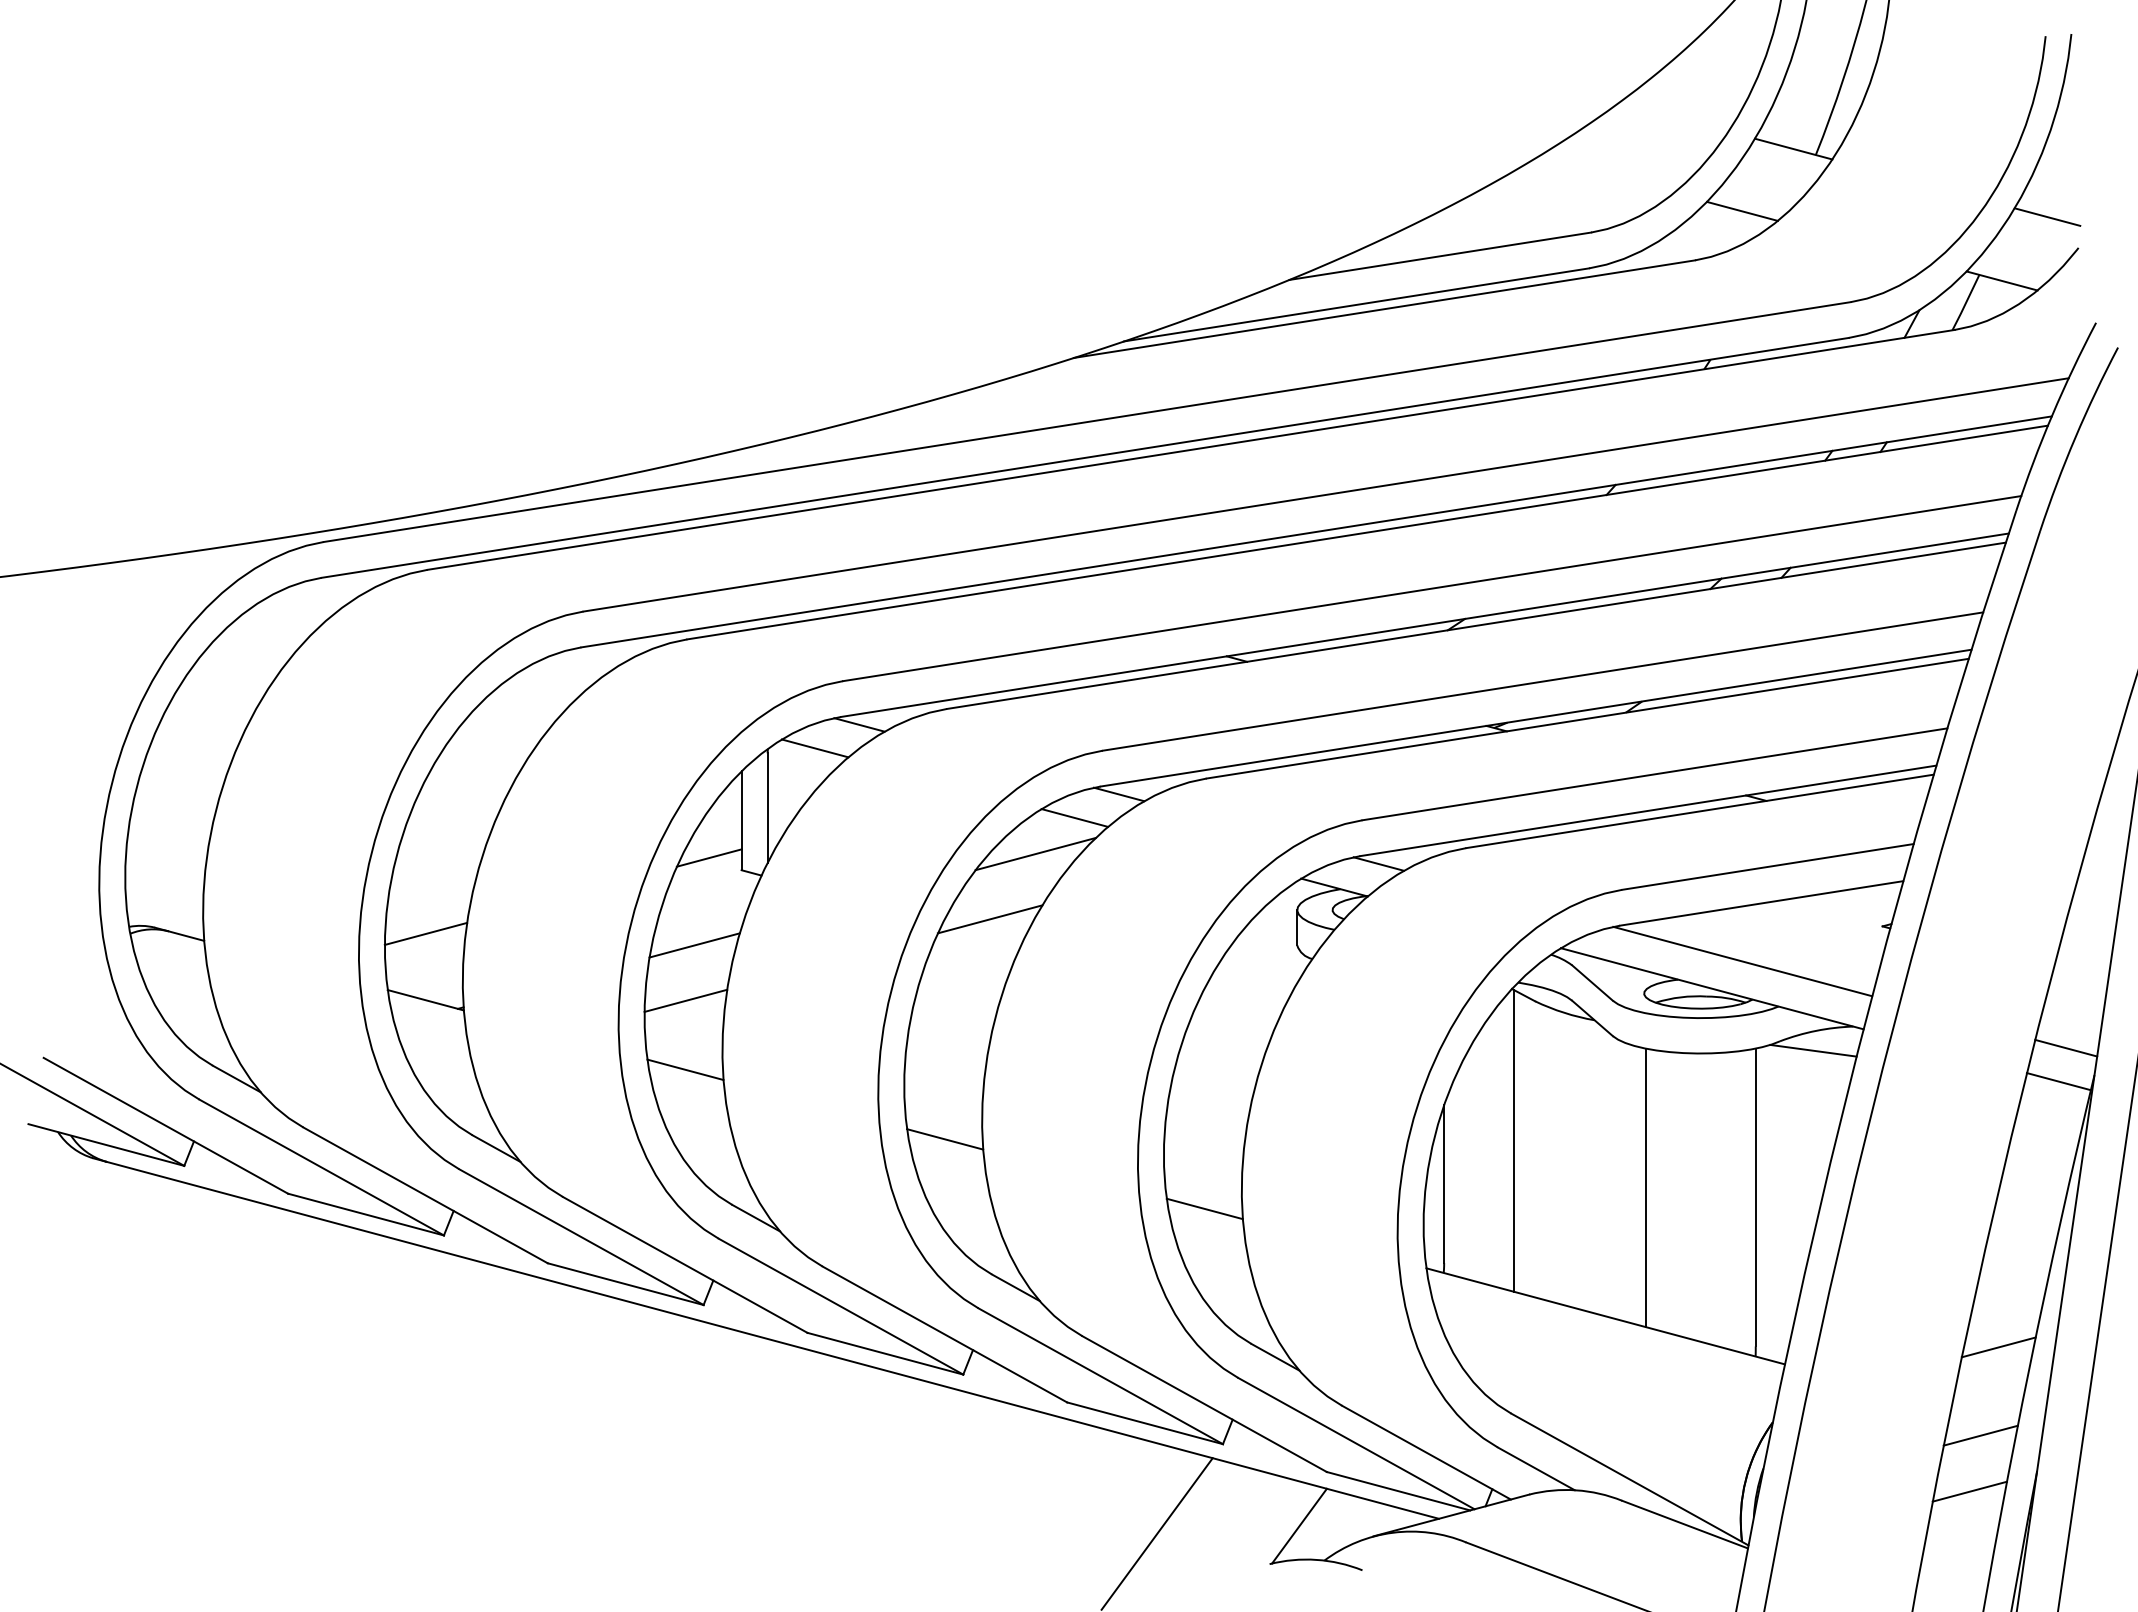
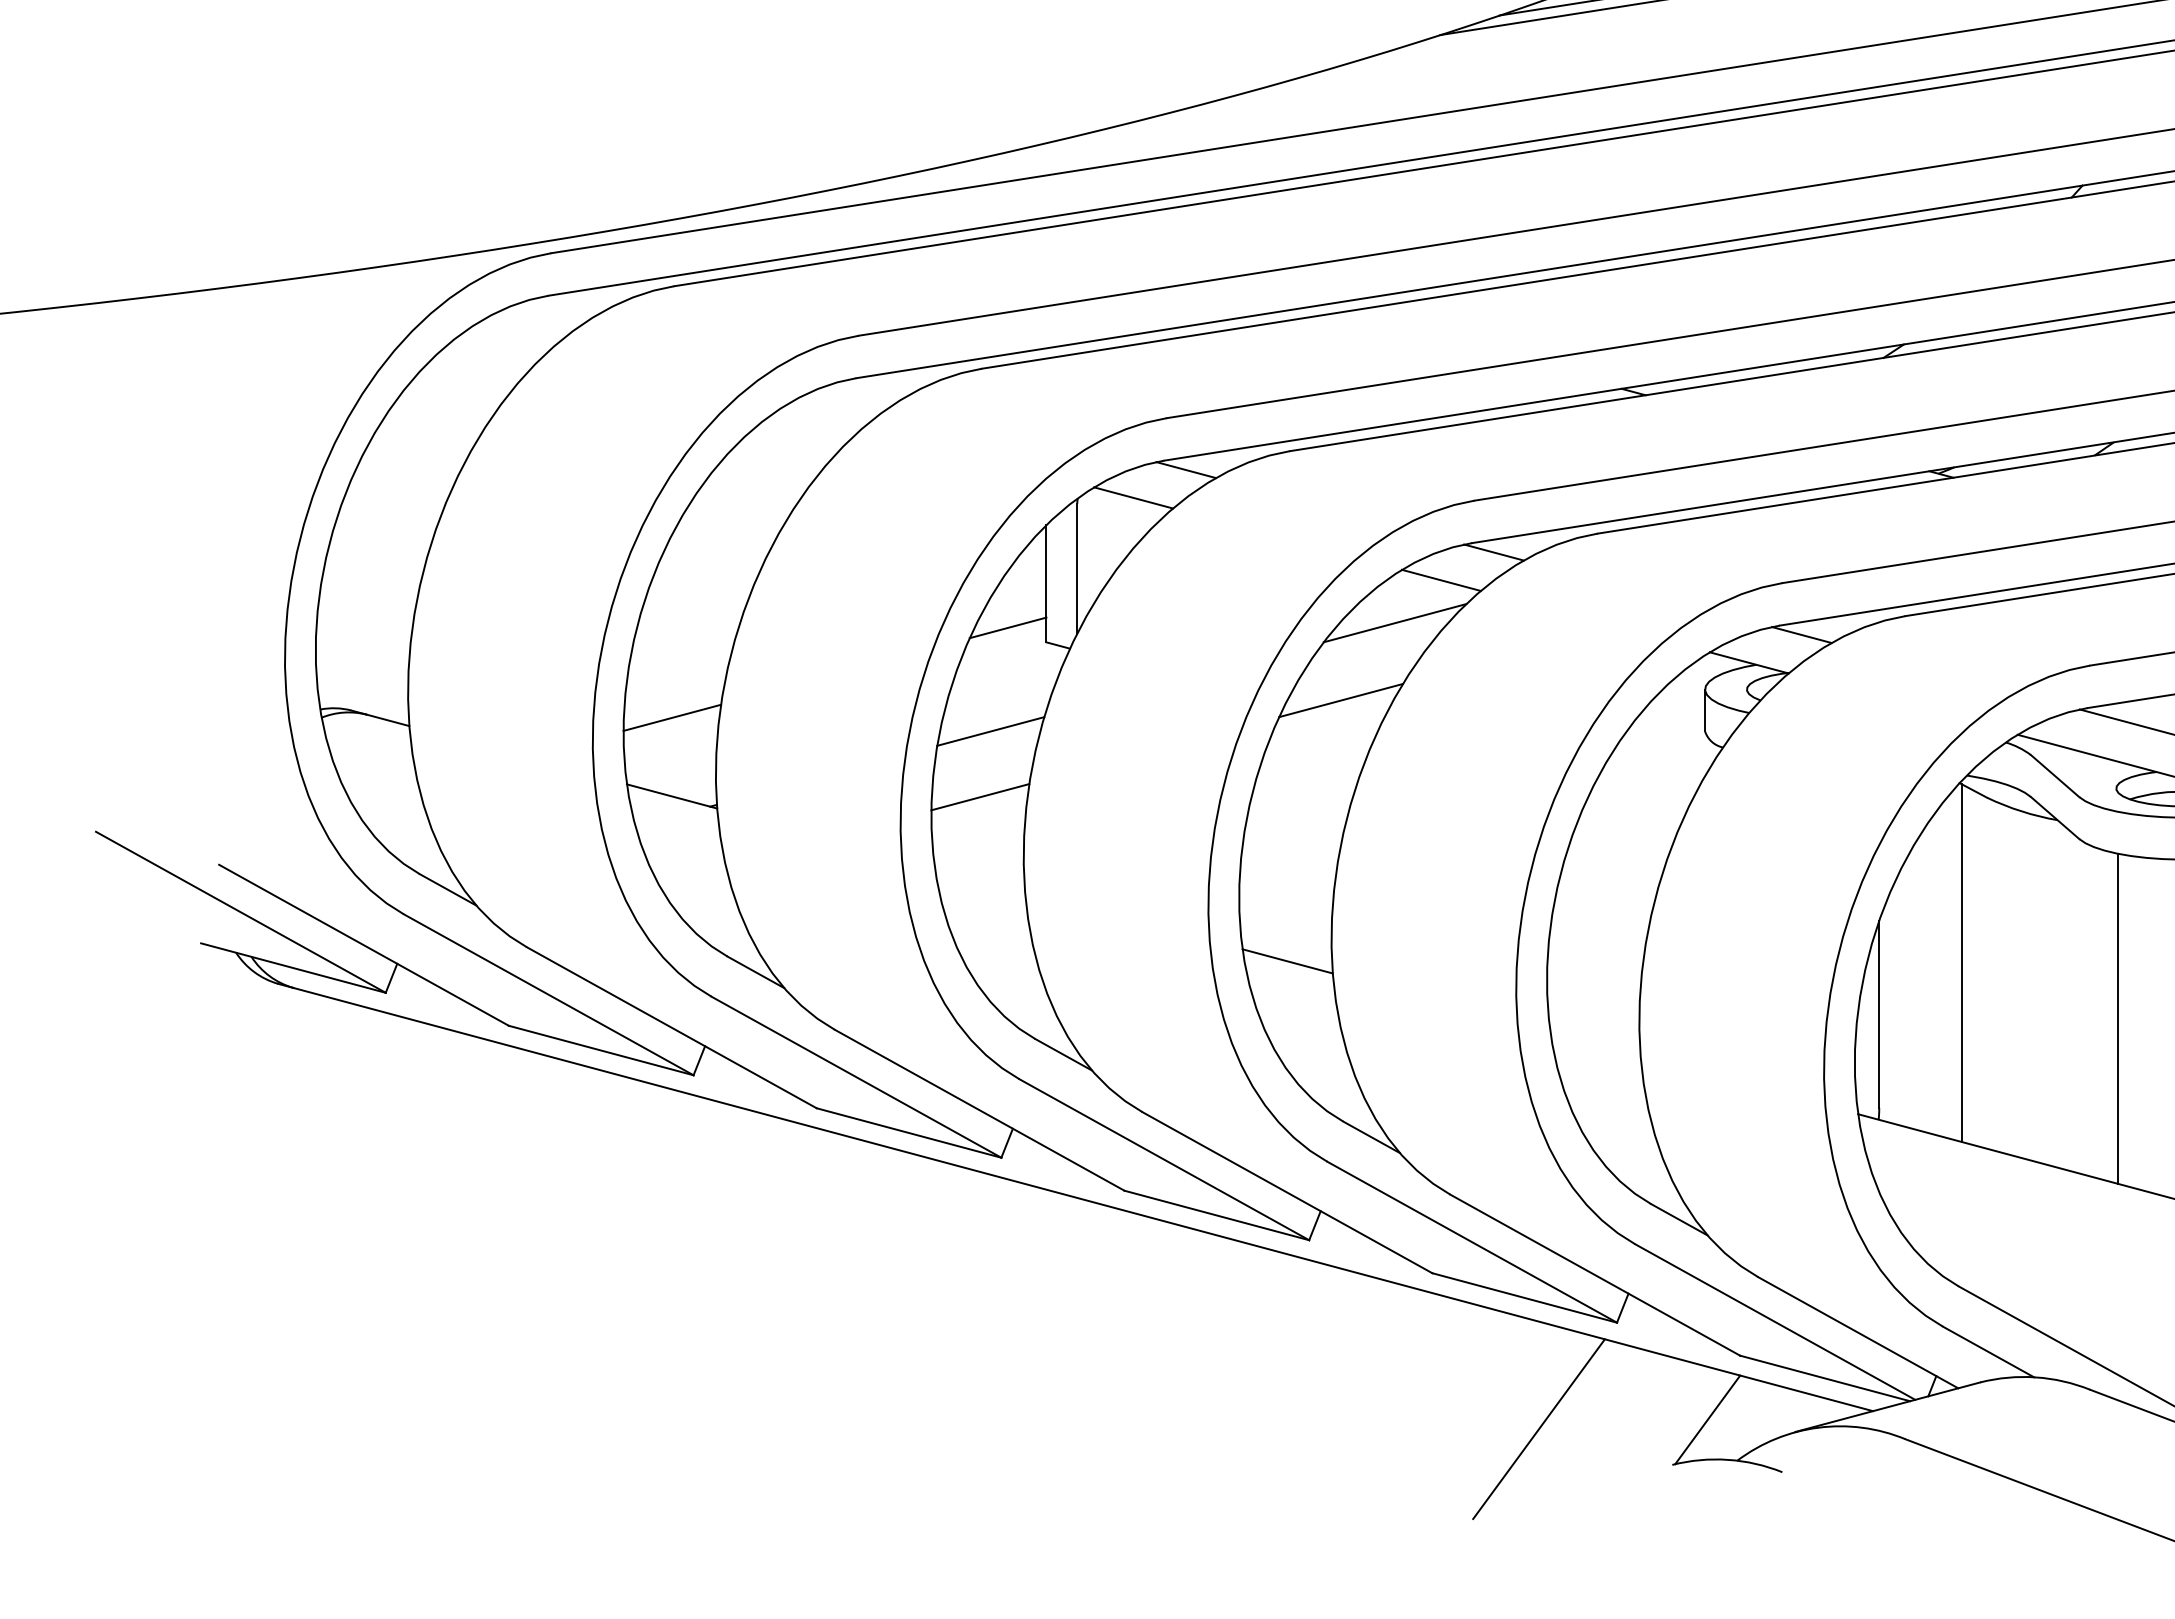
line: (685, 1069) -> (979, 878), removed
line: (1204, 1208) -> (1595, 1043), removed

